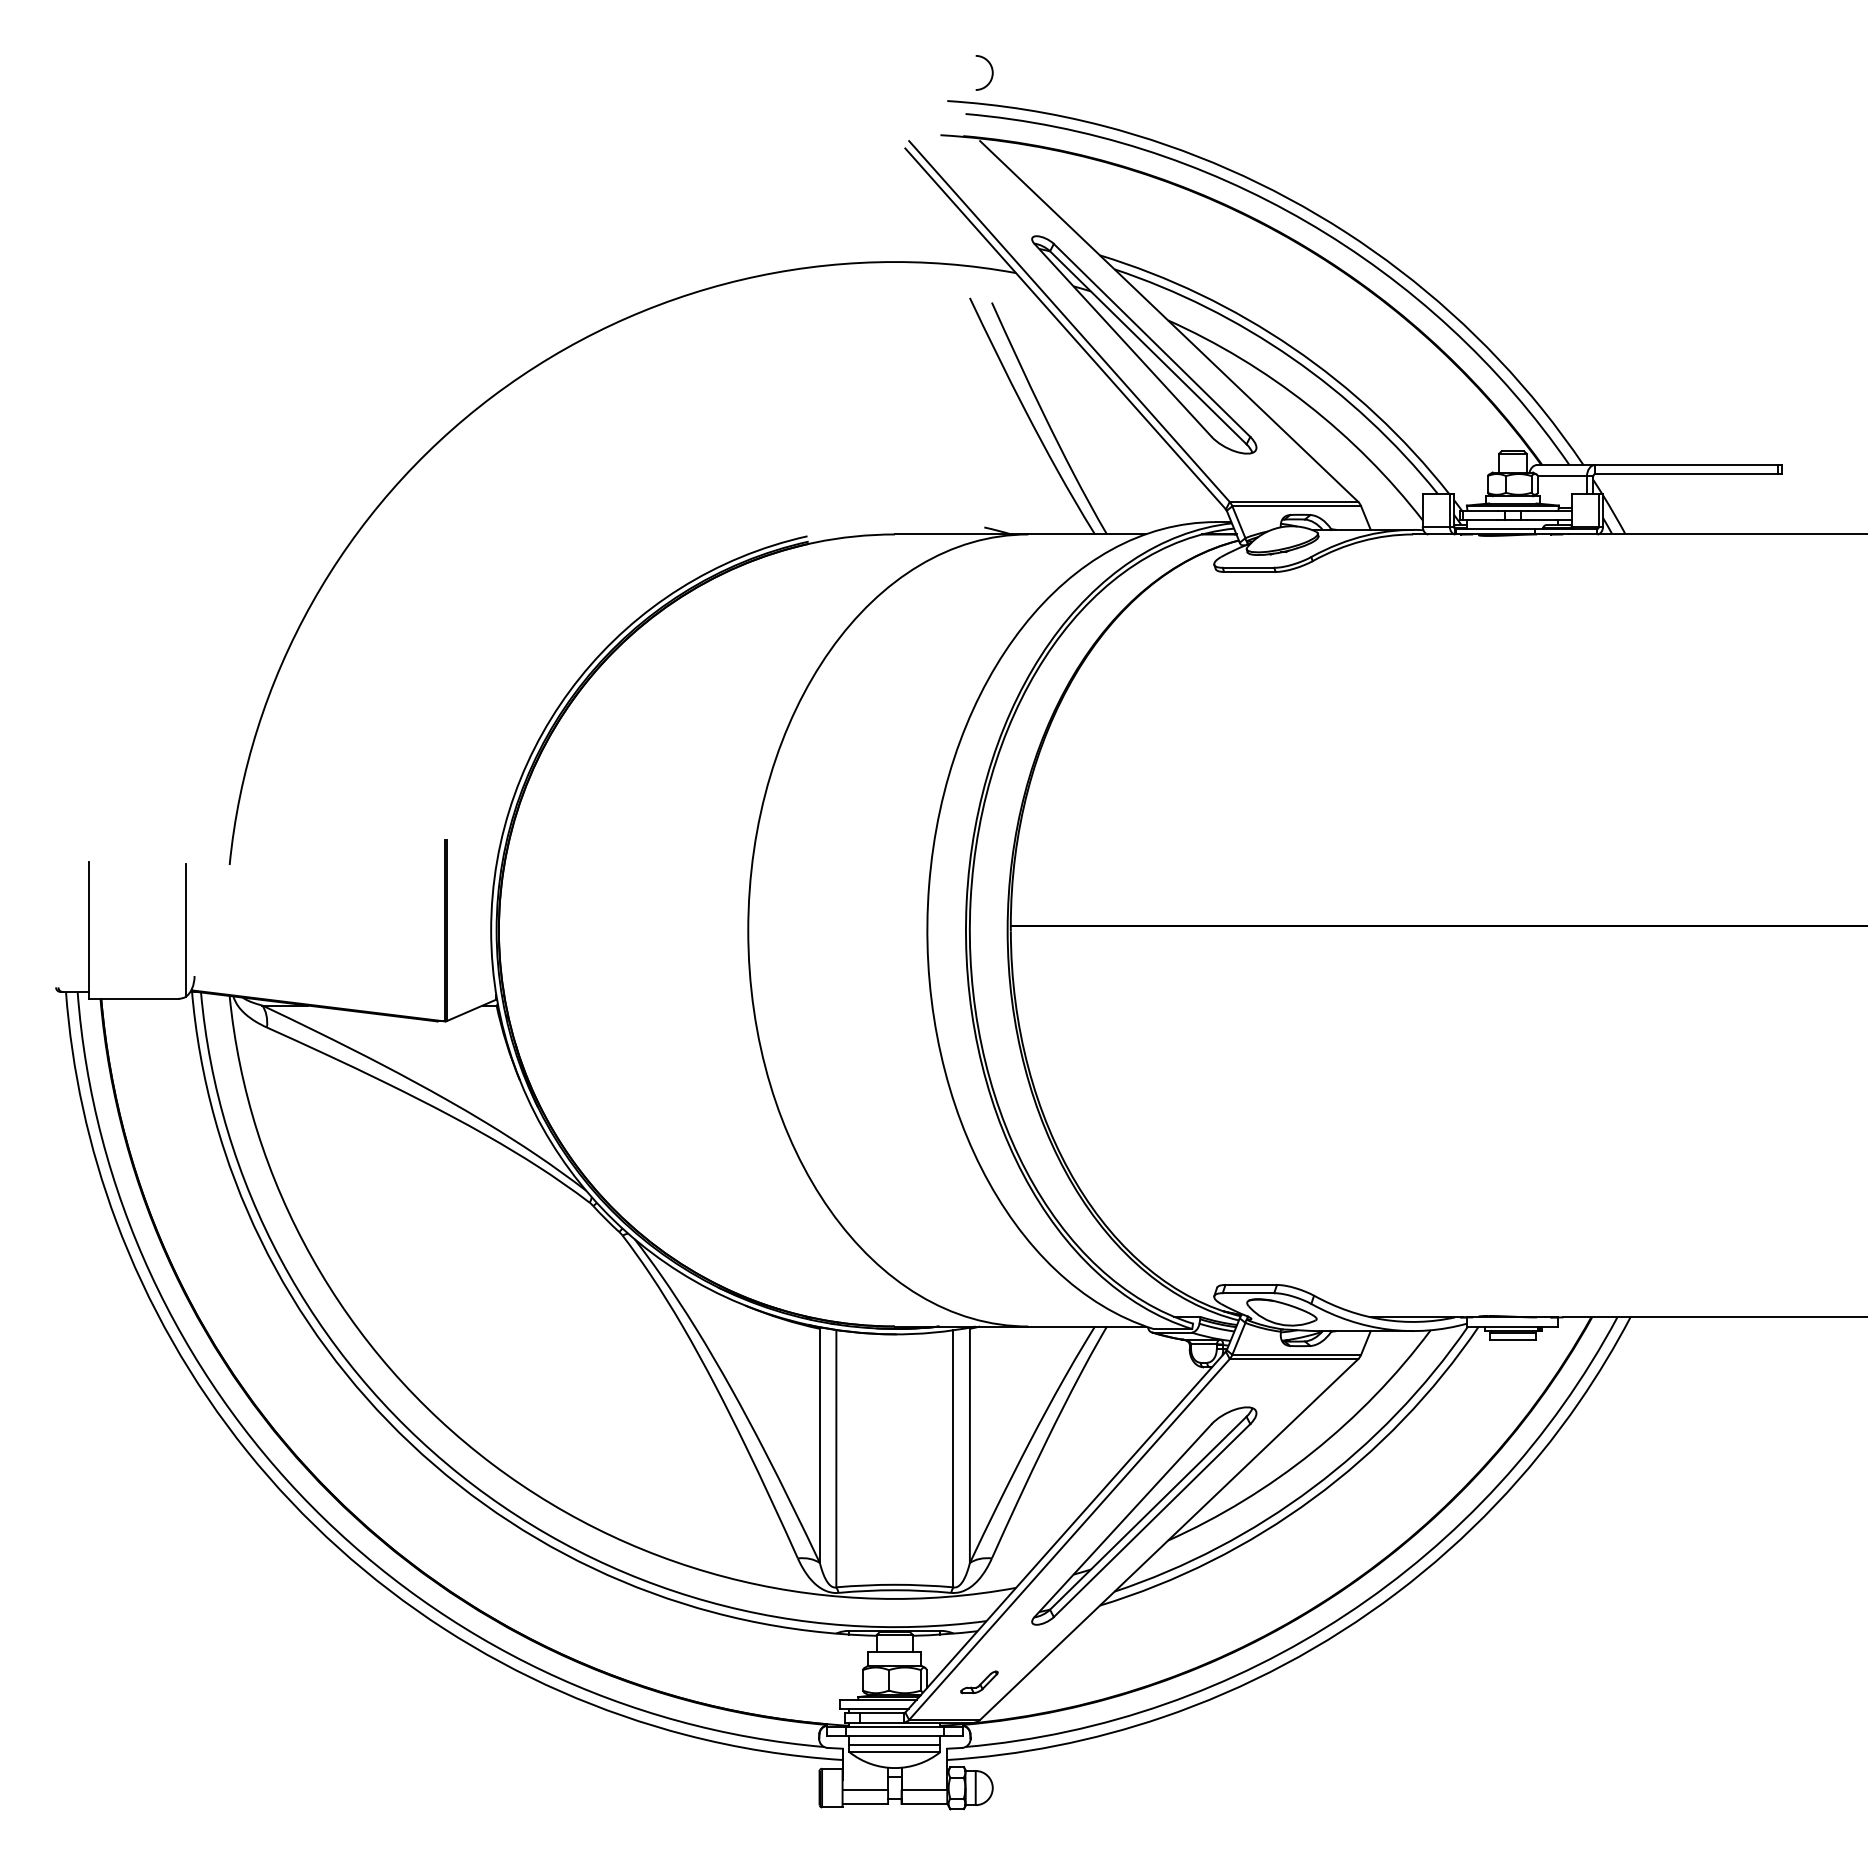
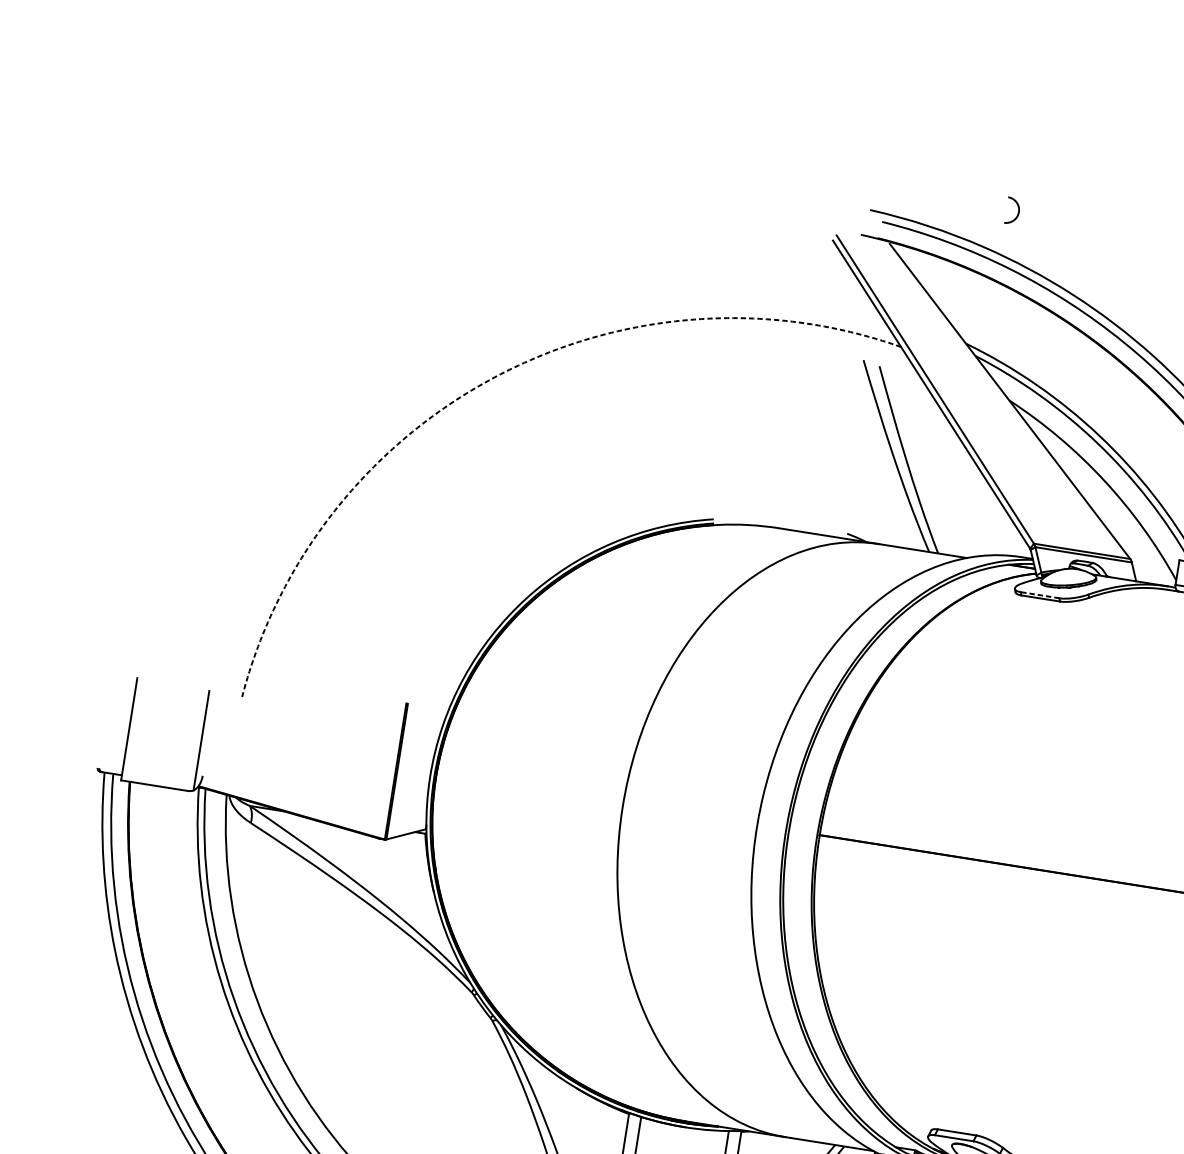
arc: (991, 72) -> (1018, 211), moved
part: (1144, 344) -> (988, 415), removed
arc: (492, 396) -> (494, 377), solid -> dashed
line: (1248, 567) -> (1040, 594), solid -> dashed

